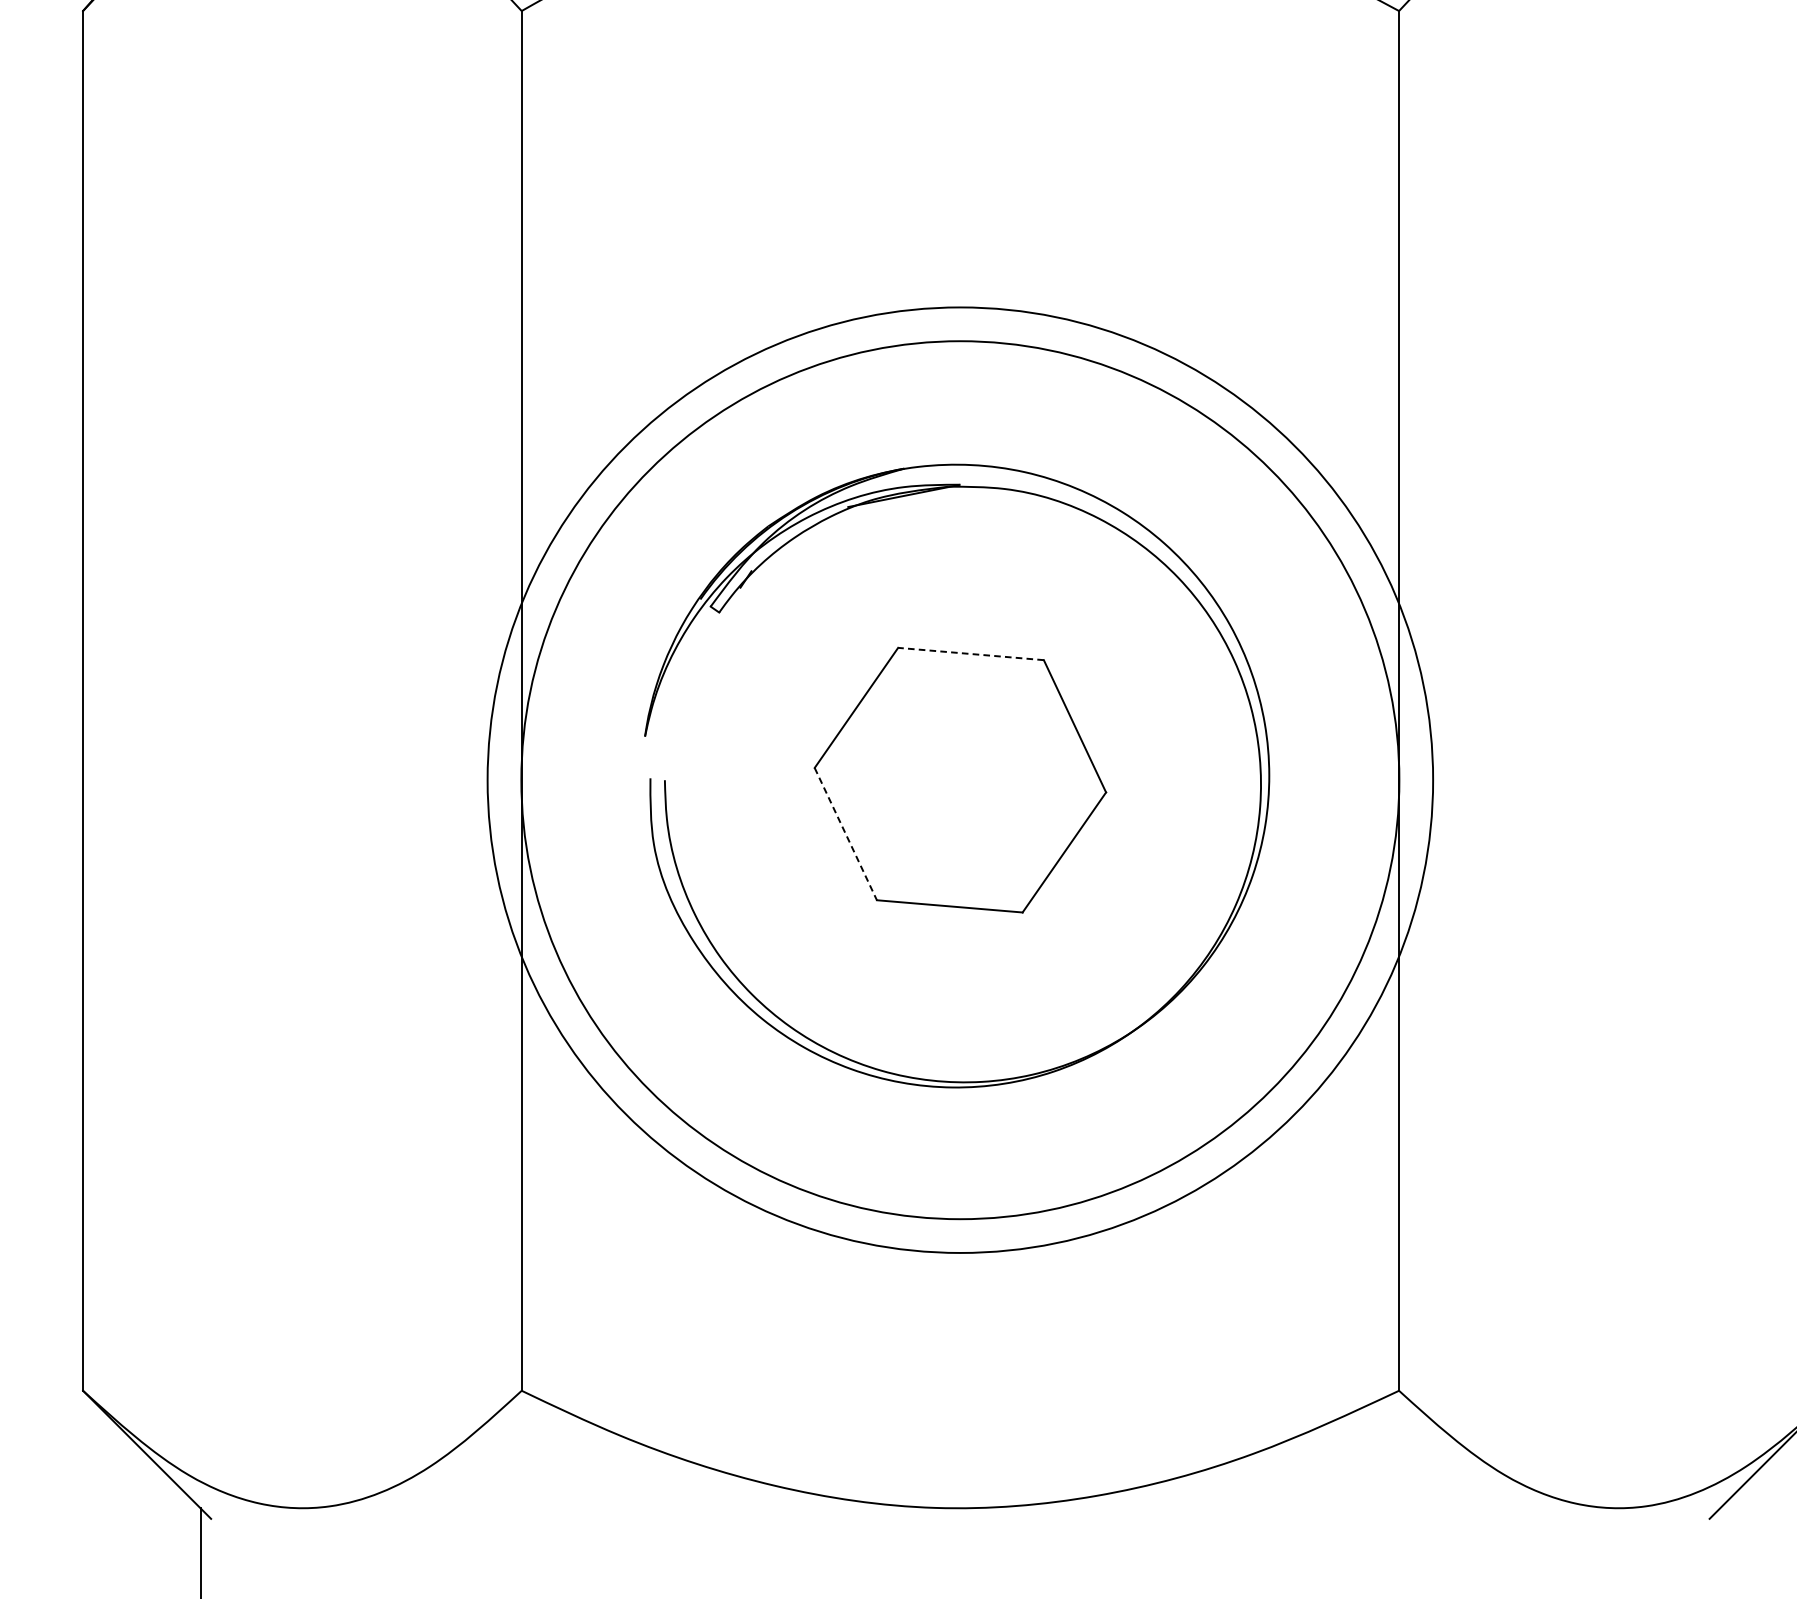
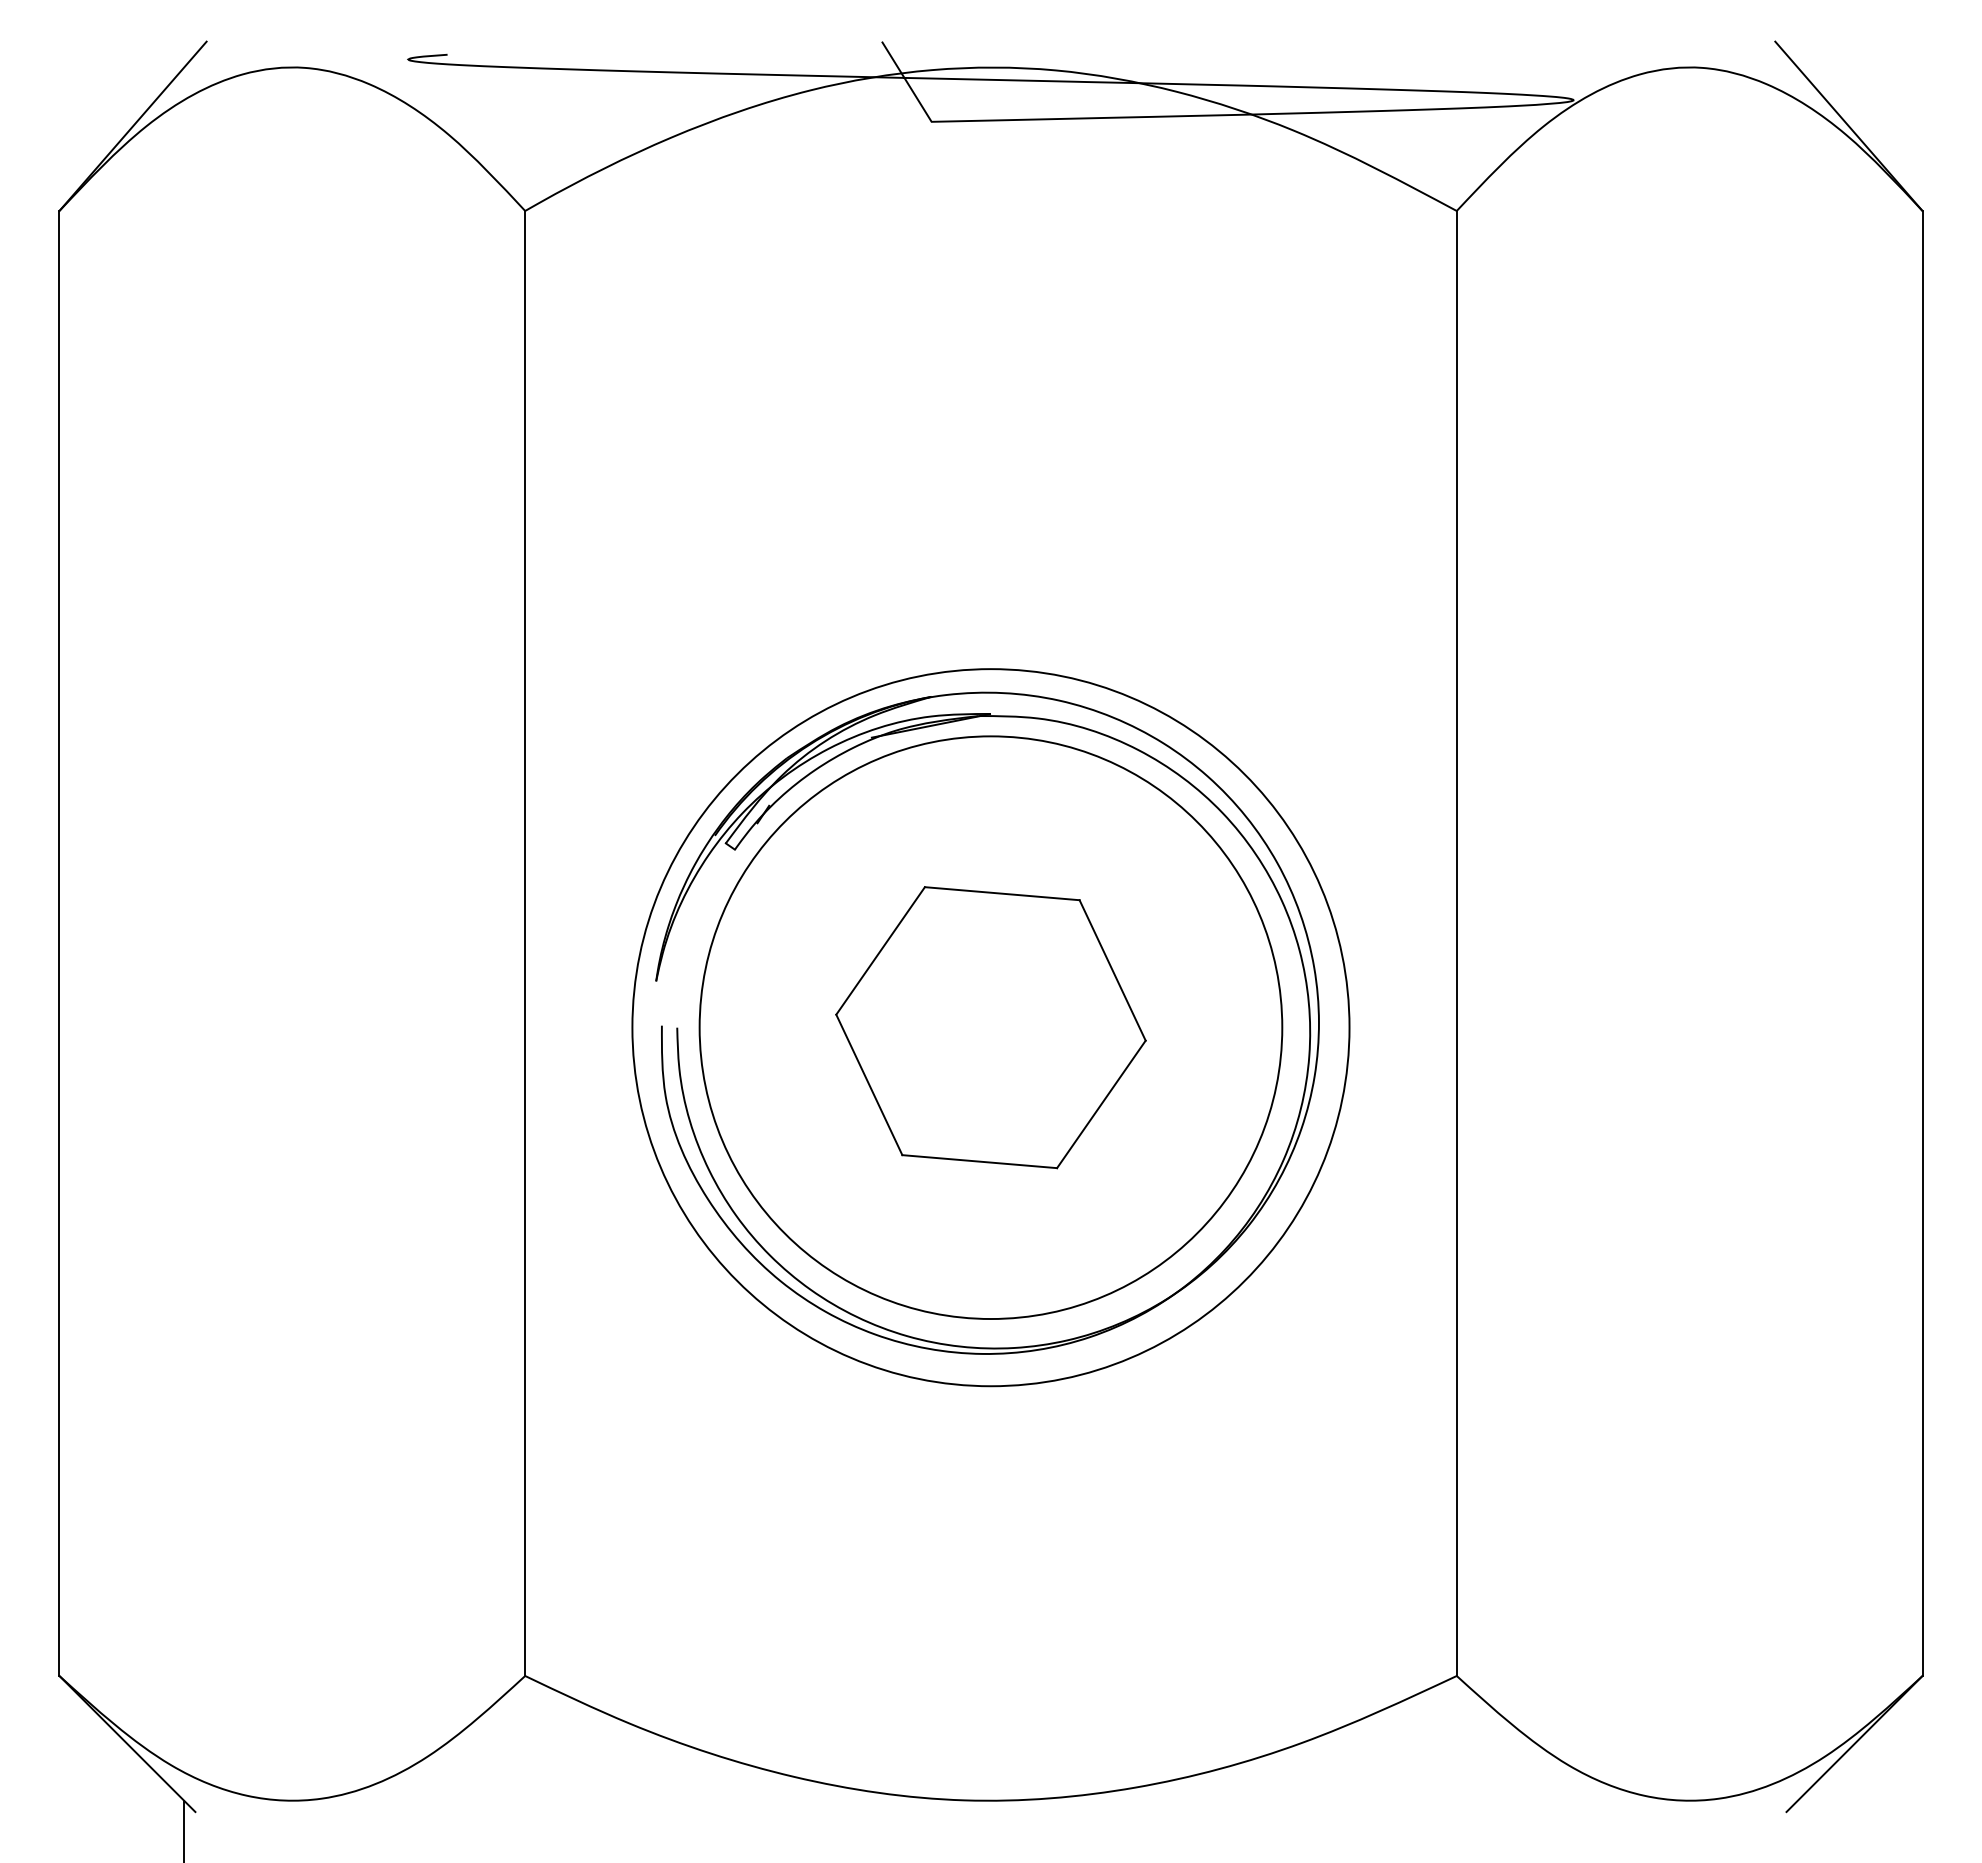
line: (971, 653) -> (1002, 893), dashed -> solid
circle: (959, 780) -> (990, 1027), size x0.62
circle: (959, 780) -> (990, 1027), size x0.71
line: (845, 833) -> (869, 1084), dashed -> solid

